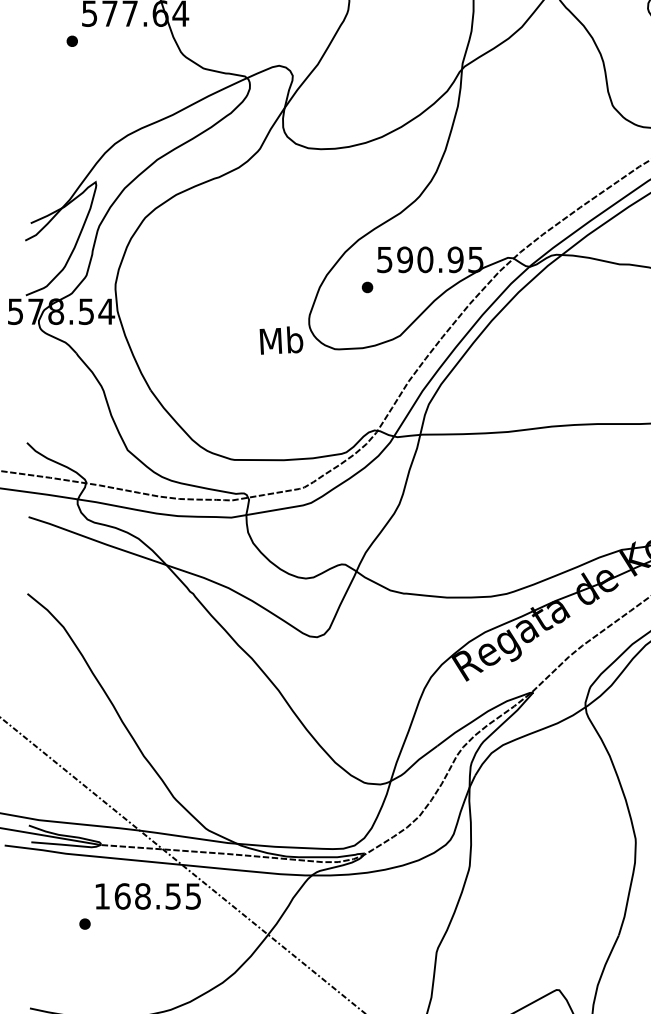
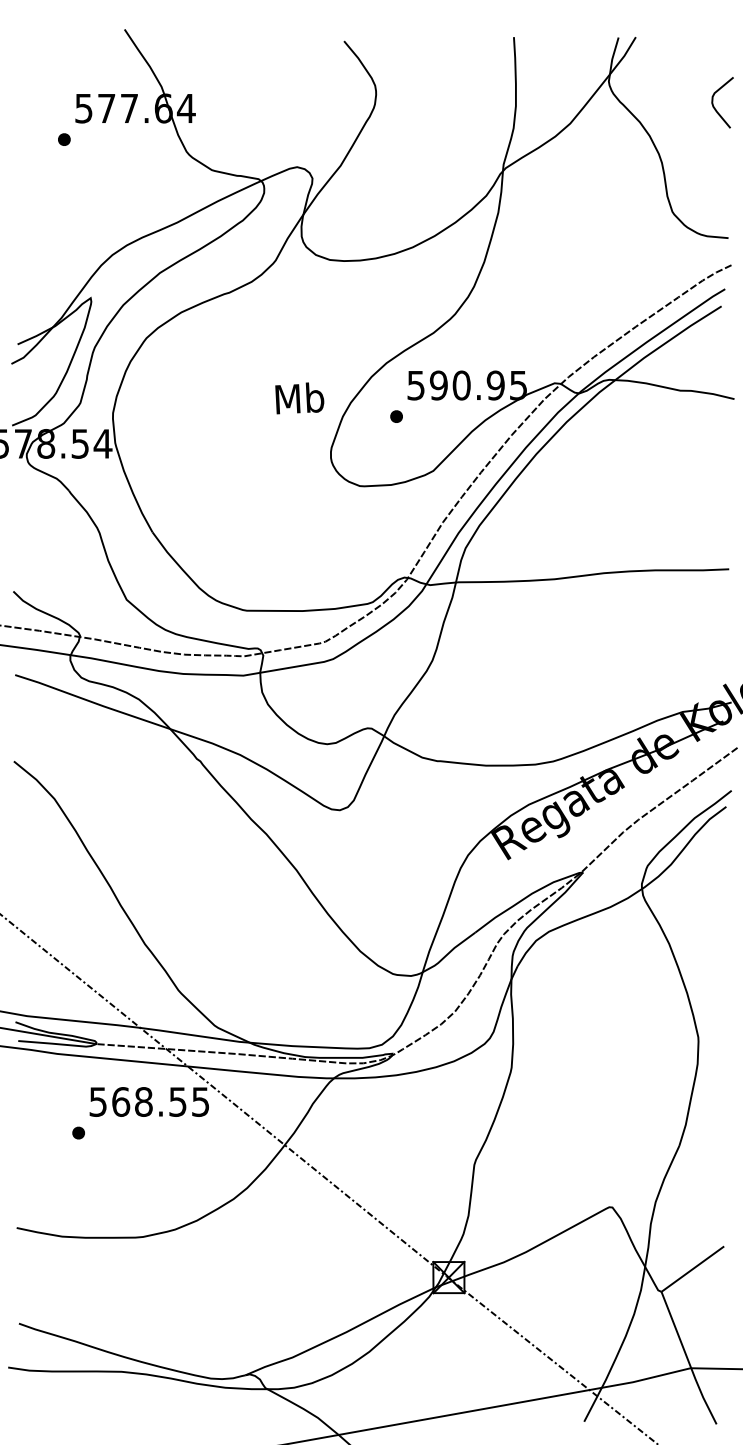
text: (281, 340) -> (299, 398), moved
text: (101, 896) -> (97, 1101), 168.55 -> 568.55

